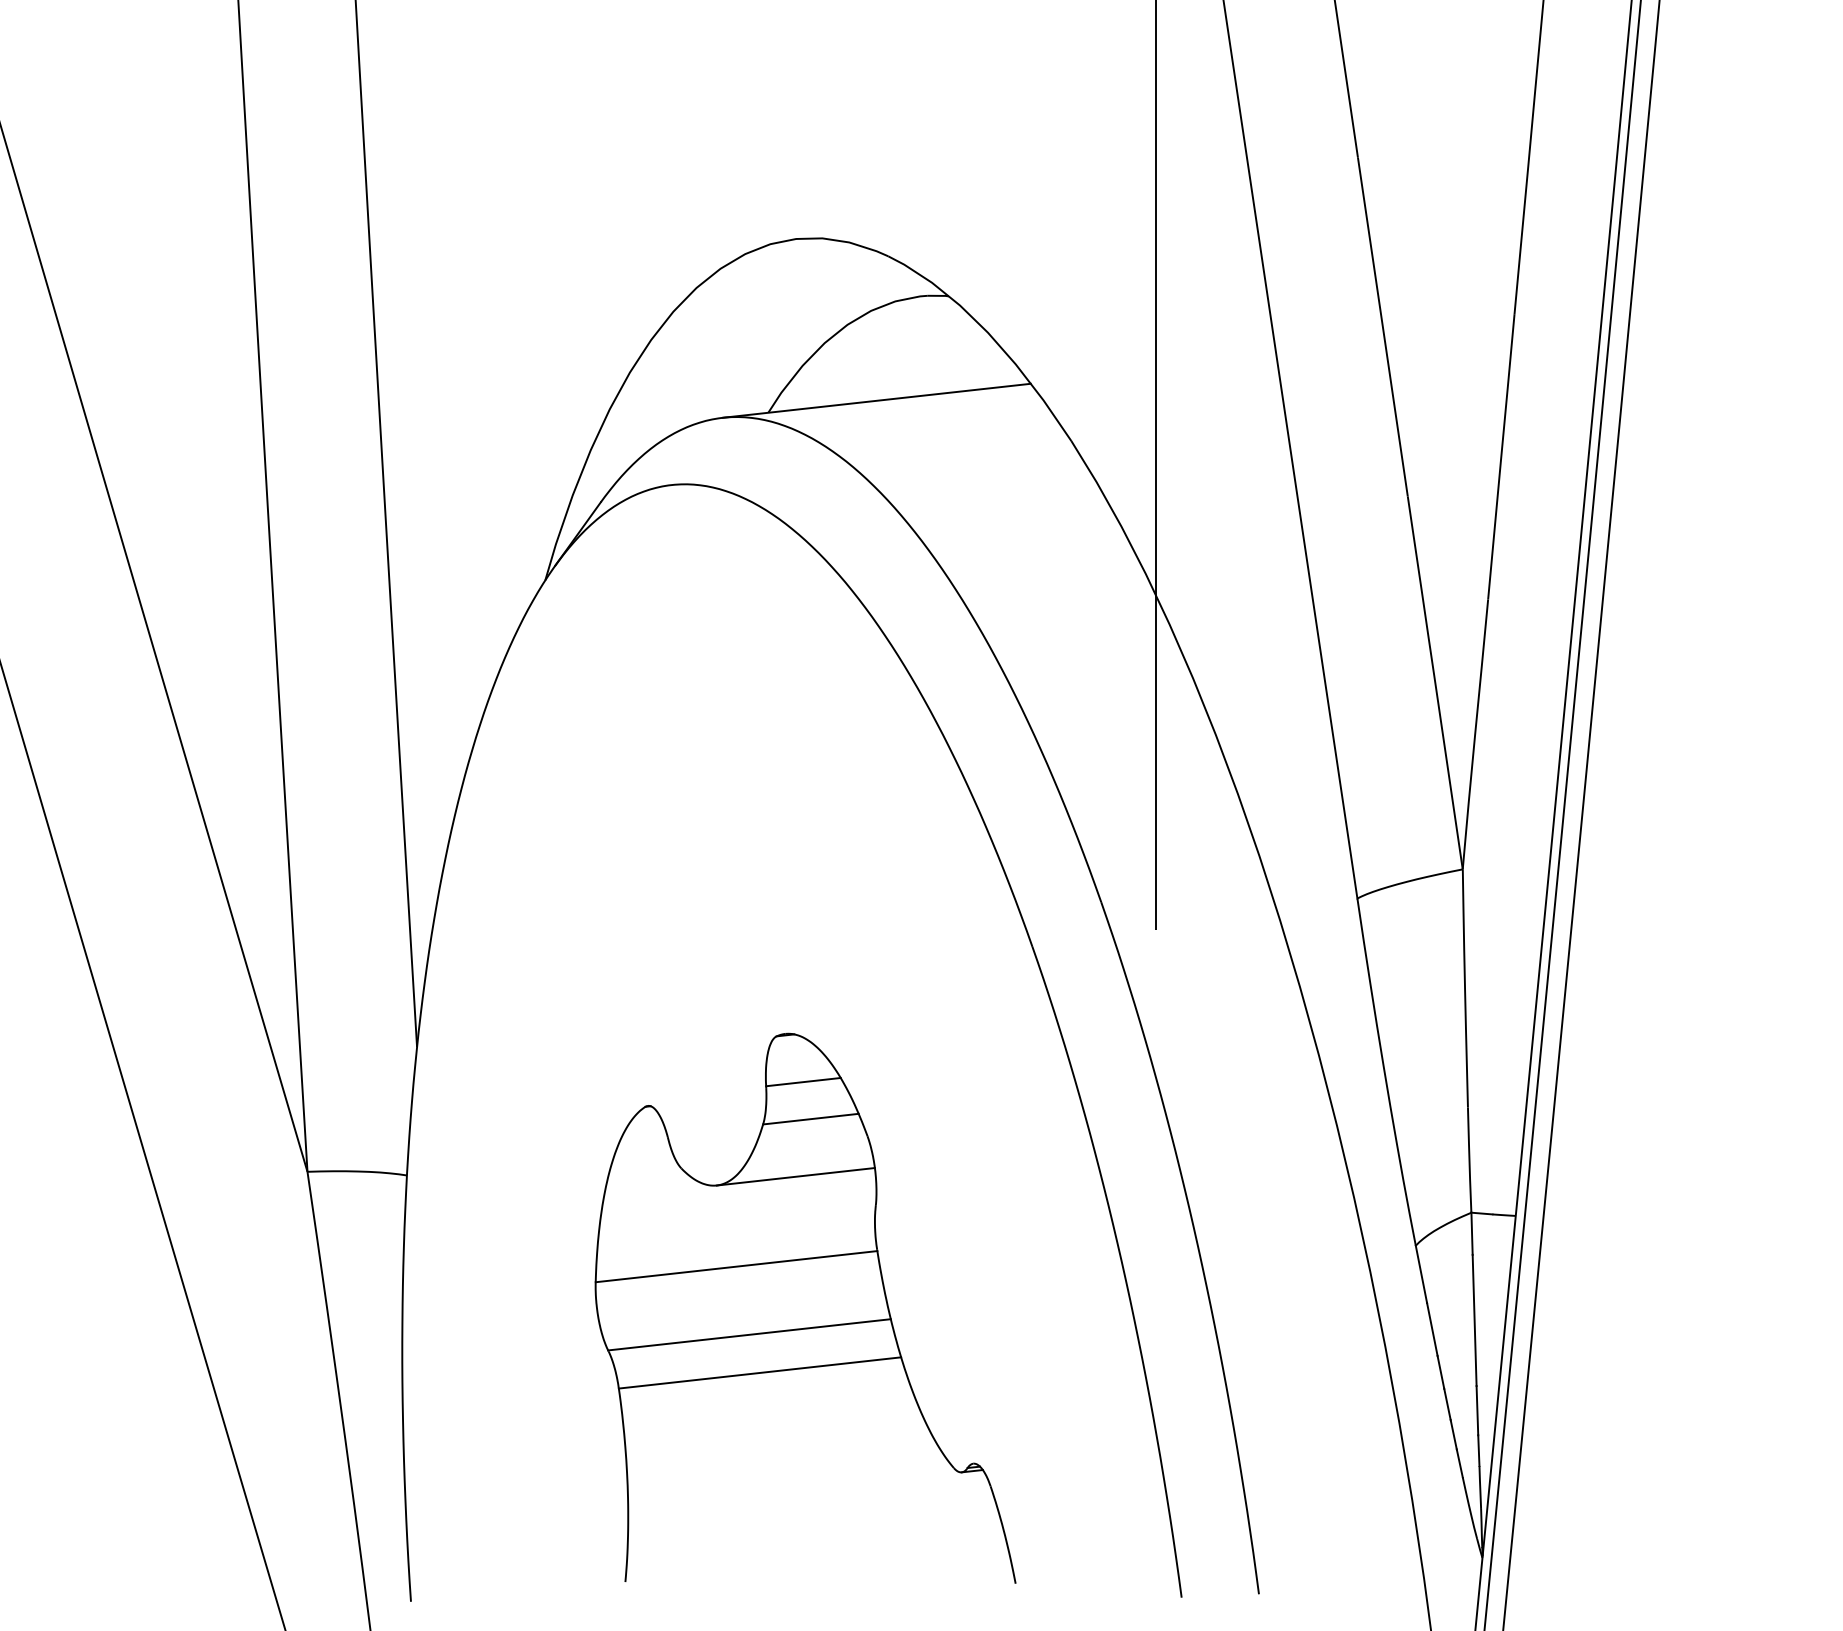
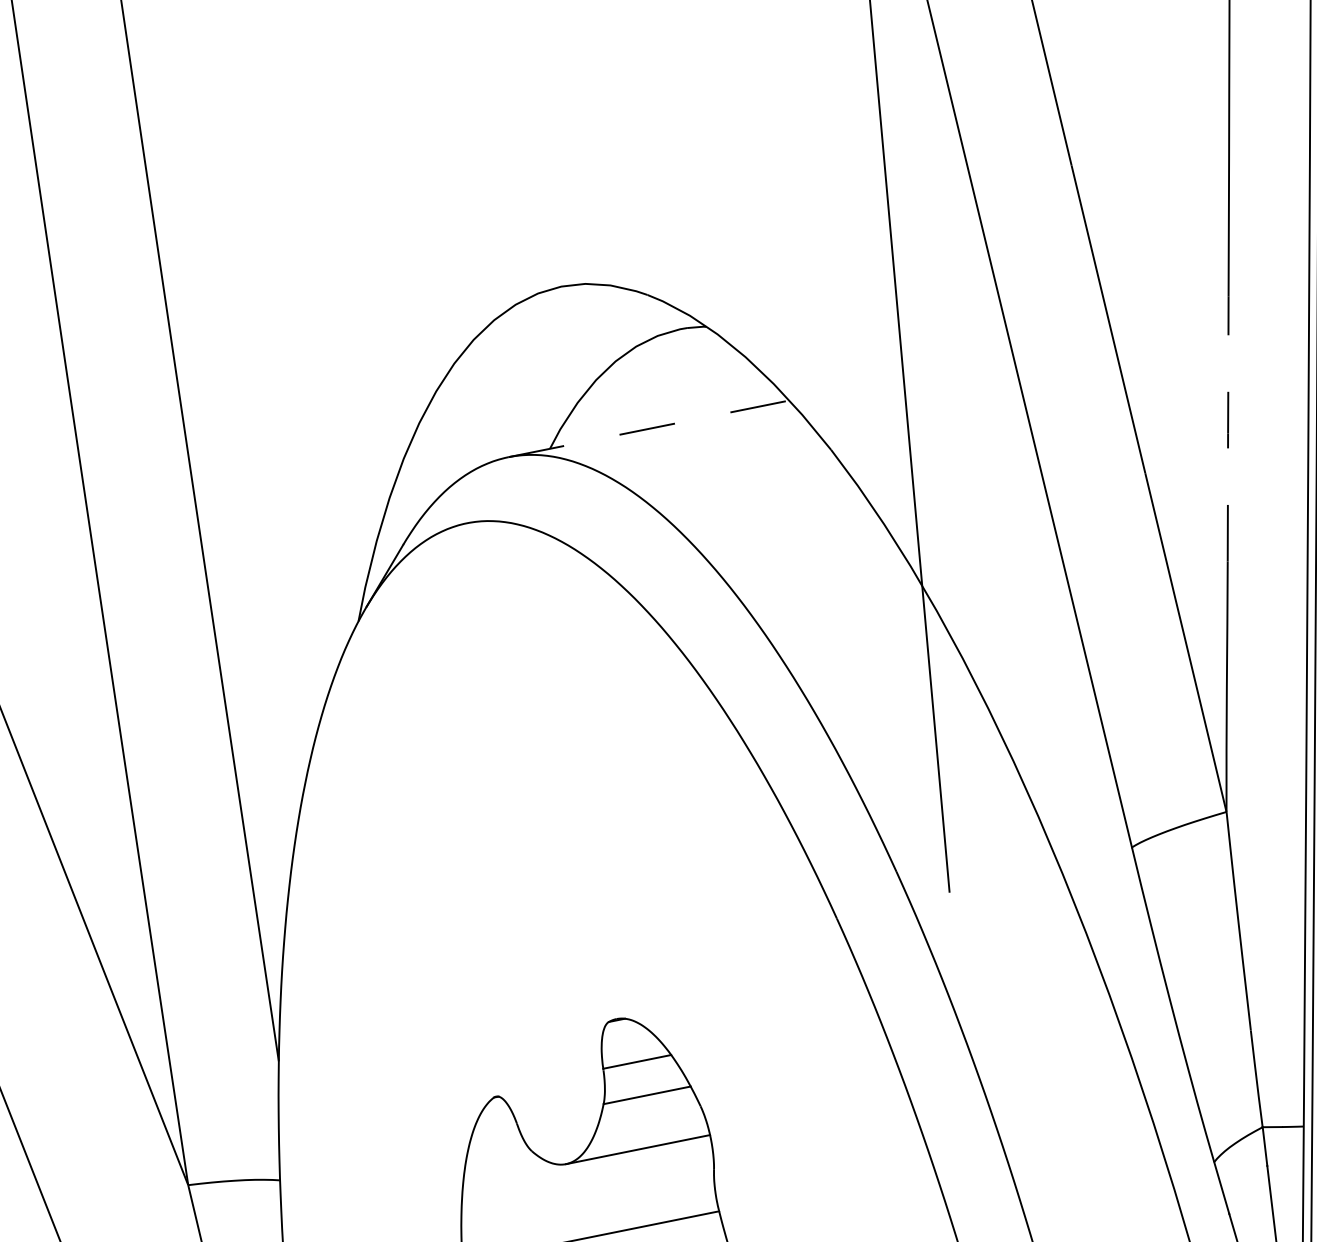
line: (876, 400) -> (648, 428), solid -> dashed
line: (1501, 456) -> (1228, 428), solid -> dashed

